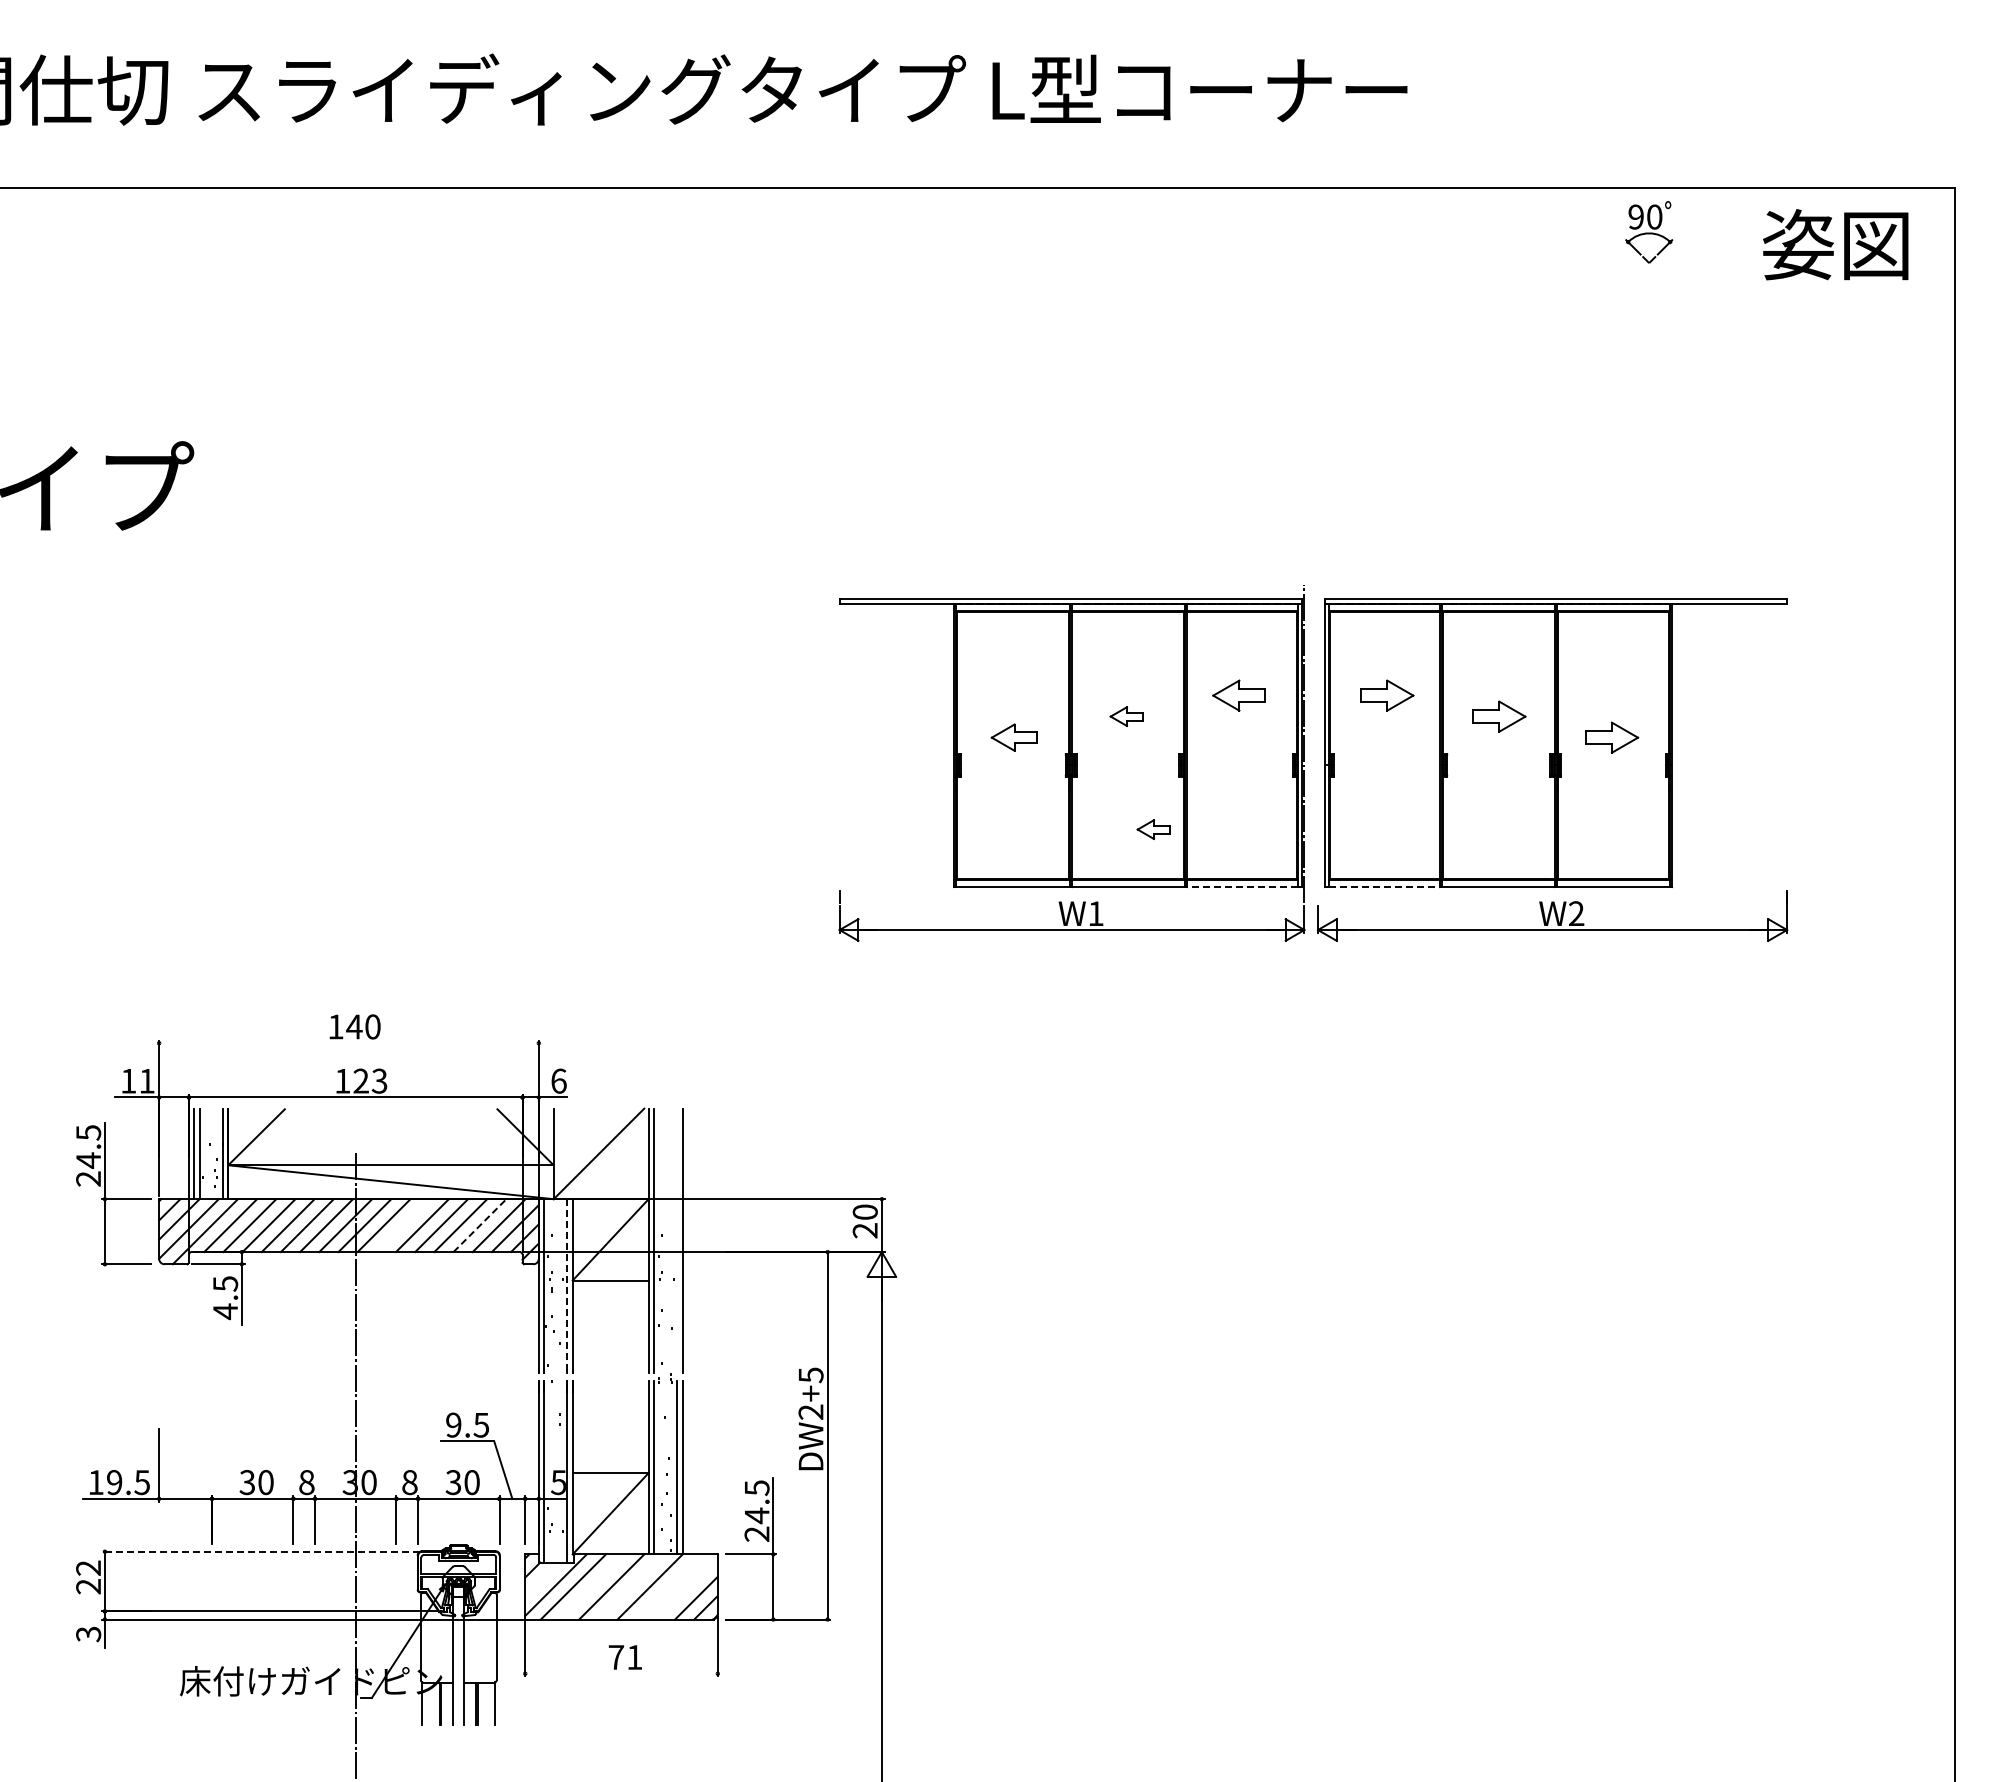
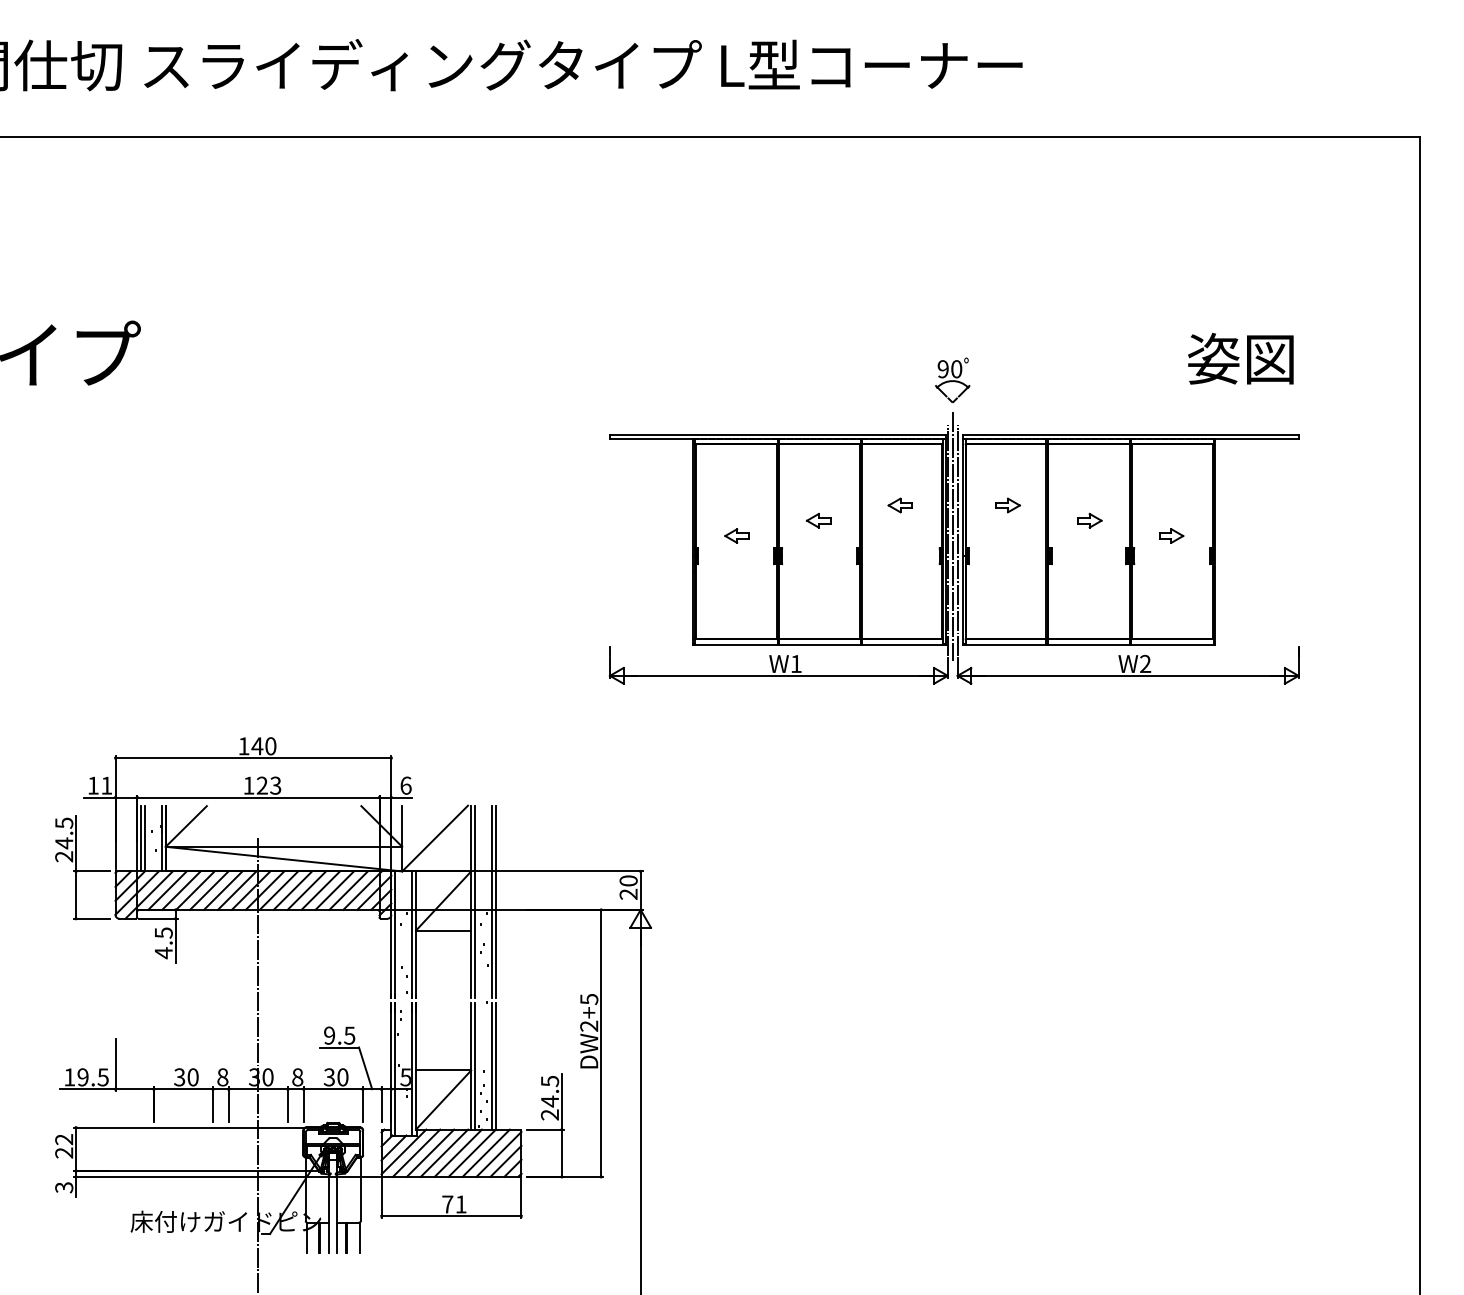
part: (1649, 232) -> (952, 380), moved
text: (1835, 244) -> (1240, 358), moved
part: (1239, 695) -> (900, 505), size x0.62
part: (1387, 695) -> (1008, 505), size x0.62
part: (1500, 716) -> (1090, 520), size x0.62
part: (1014, 737) -> (737, 535), size x0.71
part: (1612, 737) -> (1171, 535), size x0.62
line: (1311, 738) -> (952, 536), added
line: (1318, 743) -> (958, 540), added
part: (1153, 829) -> (838, 602), removed
line: (1241, 887) -> (902, 644), dashed -> solid
line: (1384, 887) -> (1005, 644), dashed -> solid
line: (348, 1043) -> (253, 758), added
line: (402, 1225) -> (292, 890), added
line: (480, 1225) -> (349, 890), dashed -> solid
line: (677, 1240) -> (492, 901), added
line: (567, 1285) -> (412, 934), dashed -> solid
line: (260, 1551) -> (189, 1127), dashed -> solid
line: (542, 1579) -> (394, 1147), added
line: (592, 1586) -> (430, 1152), added
line: (630, 1586) -> (458, 1152), added
line: (668, 1586) -> (485, 1152), added
line: (686, 1588) -> (498, 1154), added
line: (621, 1673) -> (451, 1216), added

